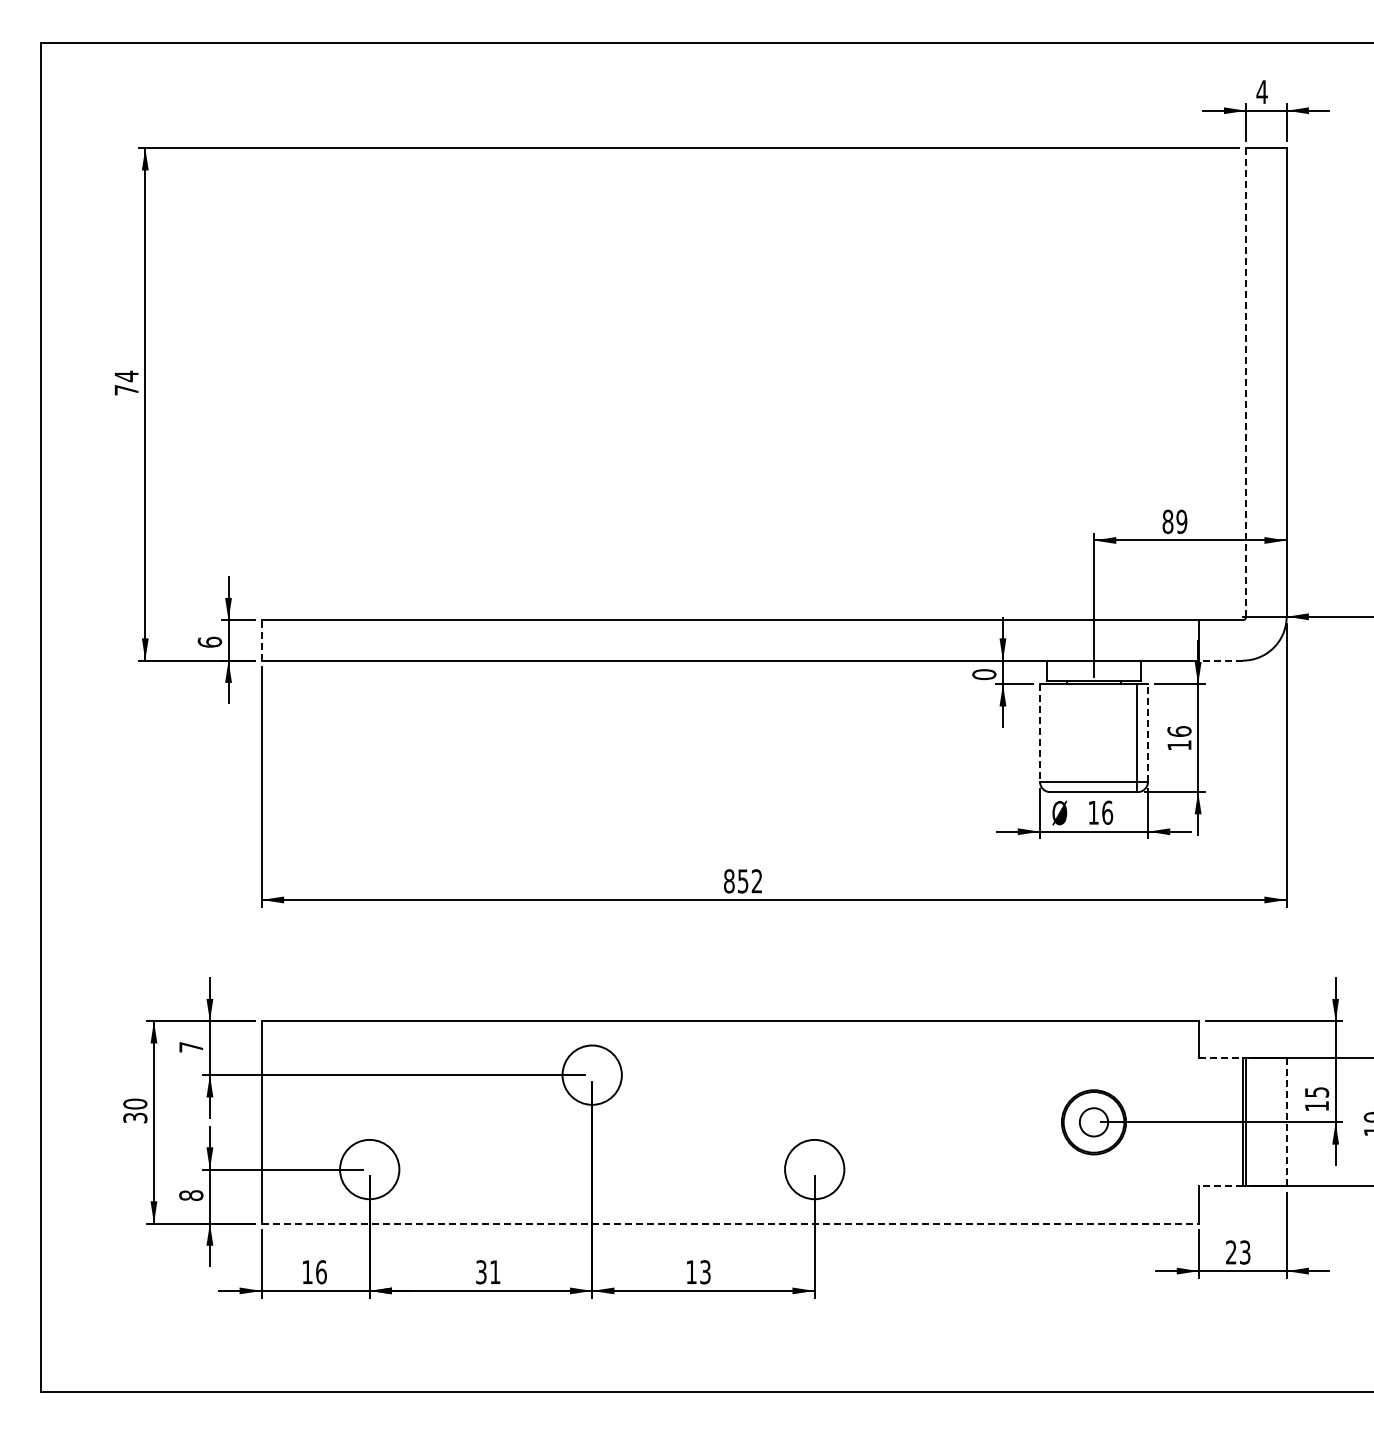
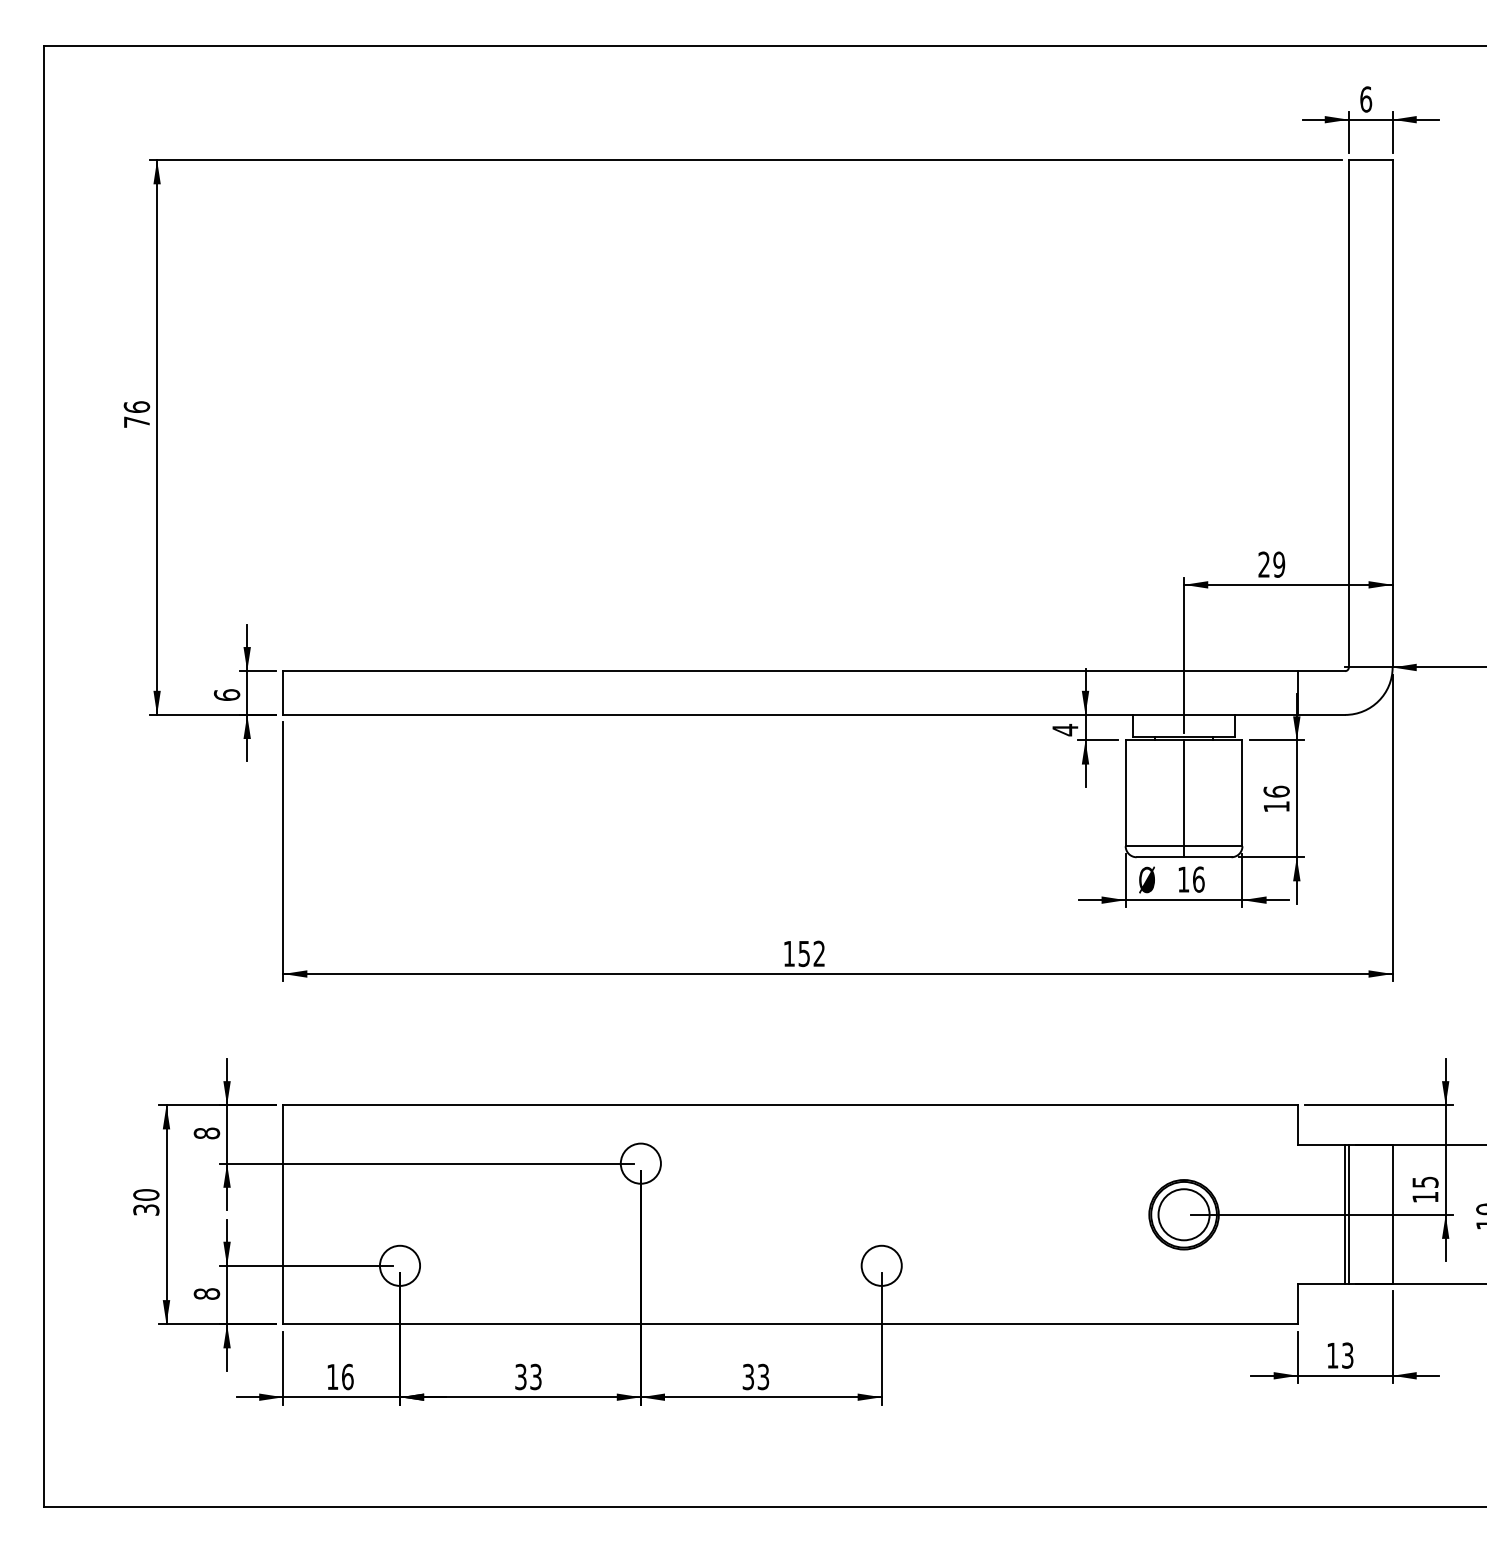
text: (1261, 92) -> (1365, 99), 4 -> 6
text: (126, 376) -> (136, 407), 74 -> 76
line: (1246, 383) -> (1349, 414), dashed -> solid
text: (1167, 521) -> (1263, 564), 89 -> 29
line: (261, 639) -> (282, 692), dashed -> solid
line: (1220, 660) -> (1321, 714), dashed -> solid
text: (984, 674) -> (1065, 729), 0 -> 4
line: (1040, 733) -> (1126, 793), dashed -> solid
line: (1147, 733) -> (1241, 793), dashed -> solid
line: (1137, 738) -> (1184, 799), moved
text: (729, 881) -> (789, 954), 852 -> 152
text: (191, 1046) -> (207, 1132), 7 -> 8
line: (1220, 1058) -> (1321, 1145), dashed -> solid
circle: (591, 1074) -> (640, 1162), size x0.62
circle: (1093, 1121) -> (1183, 1213), size x1.67
line: (1286, 1121) -> (1392, 1213), dashed -> solid
circle: (369, 1169) -> (399, 1265), size x0.62
circle: (814, 1169) -> (881, 1265), size x0.62
line: (1220, 1186) -> (1321, 1284), dashed -> solid
line: (730, 1223) -> (790, 1324), dashed -> solid
text: (1231, 1252) -> (1332, 1355), 23 -> 13
text: (495, 1272) -> (536, 1377), 31 -> 33
text: (691, 1272) -> (748, 1377), 13 -> 33

